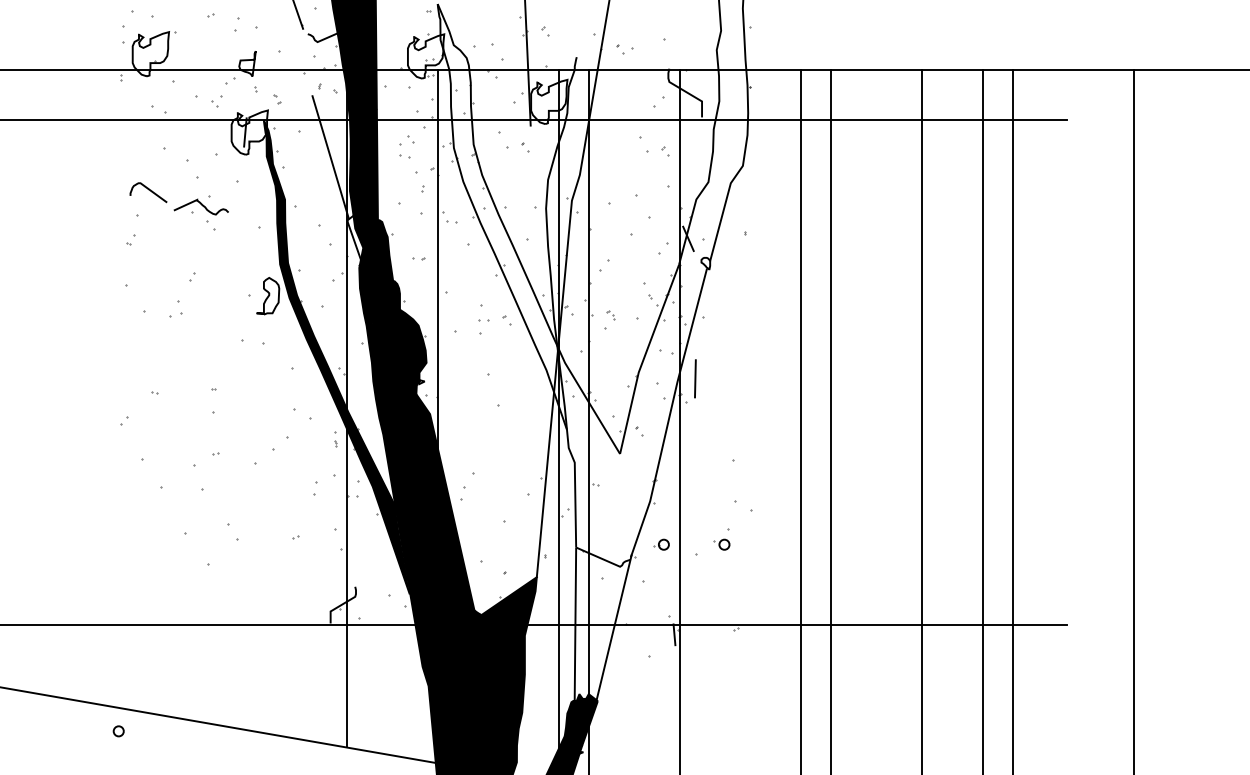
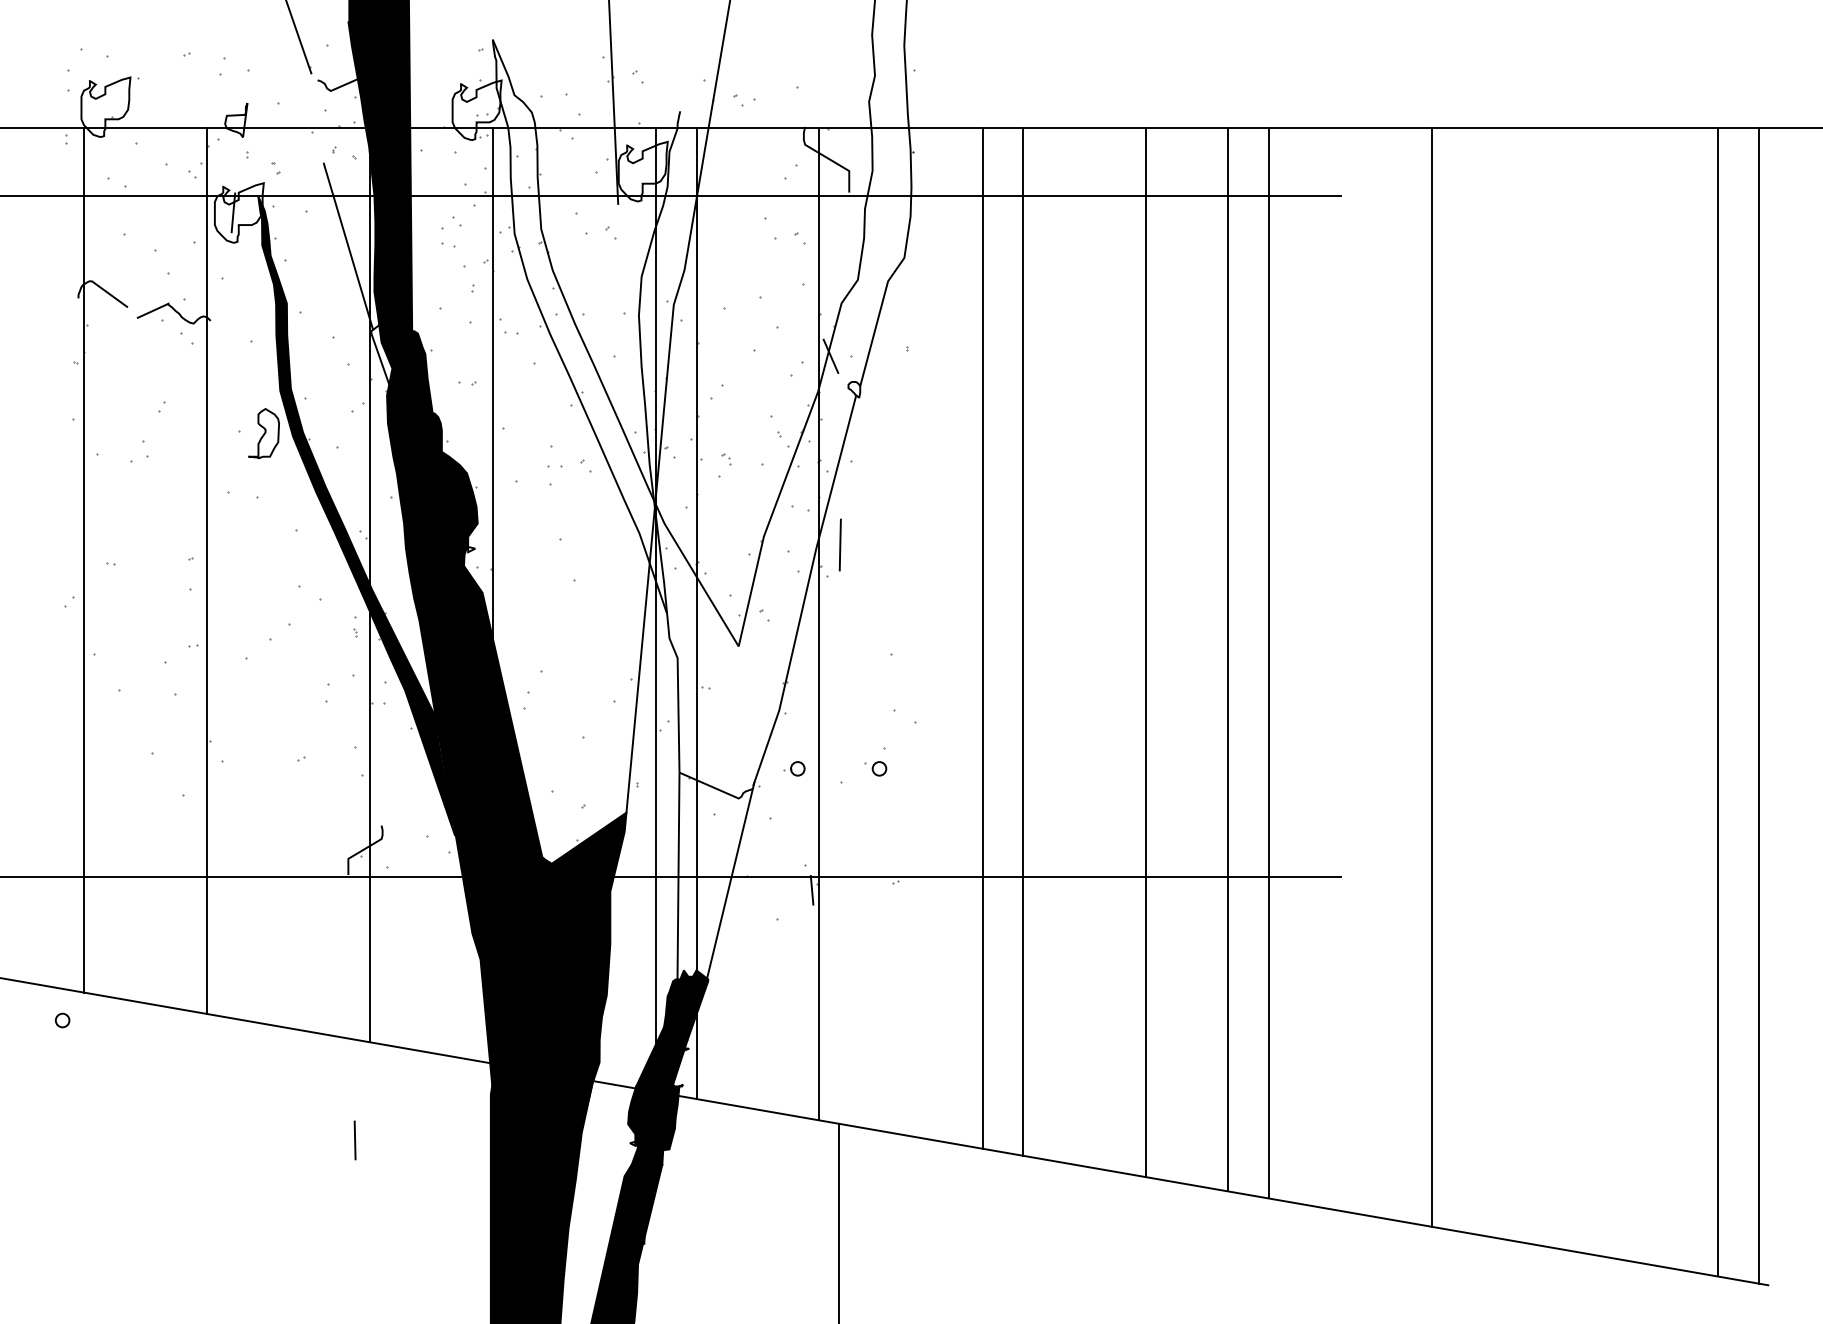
line: (134, 390) -> (84, 560), added
line: (225, 397) -> (206, 570), added

